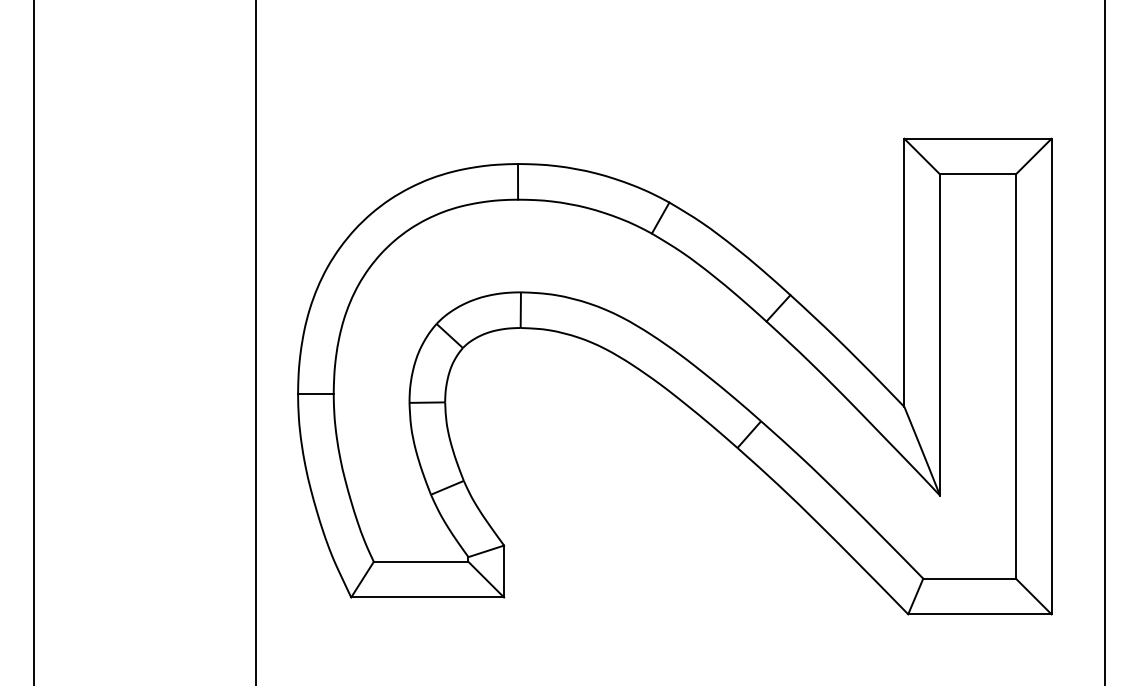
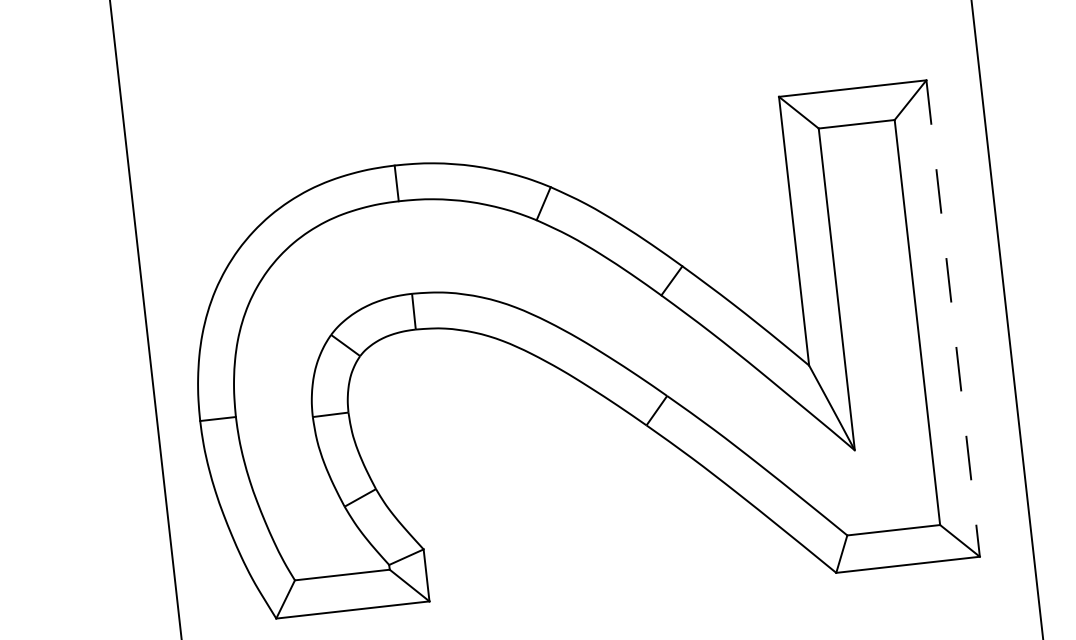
line: (1051, 376) -> (953, 318), solid -> dashed

